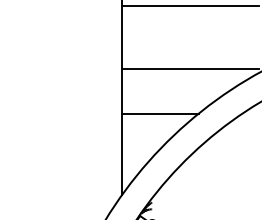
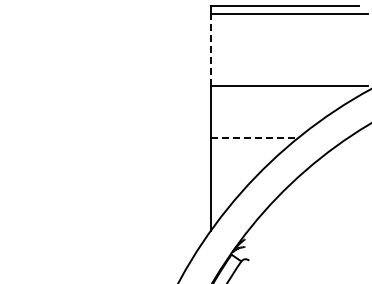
line: (122, 36) -> (211, 49), solid -> dashed
line: (160, 113) -> (254, 137), solid -> dashed

